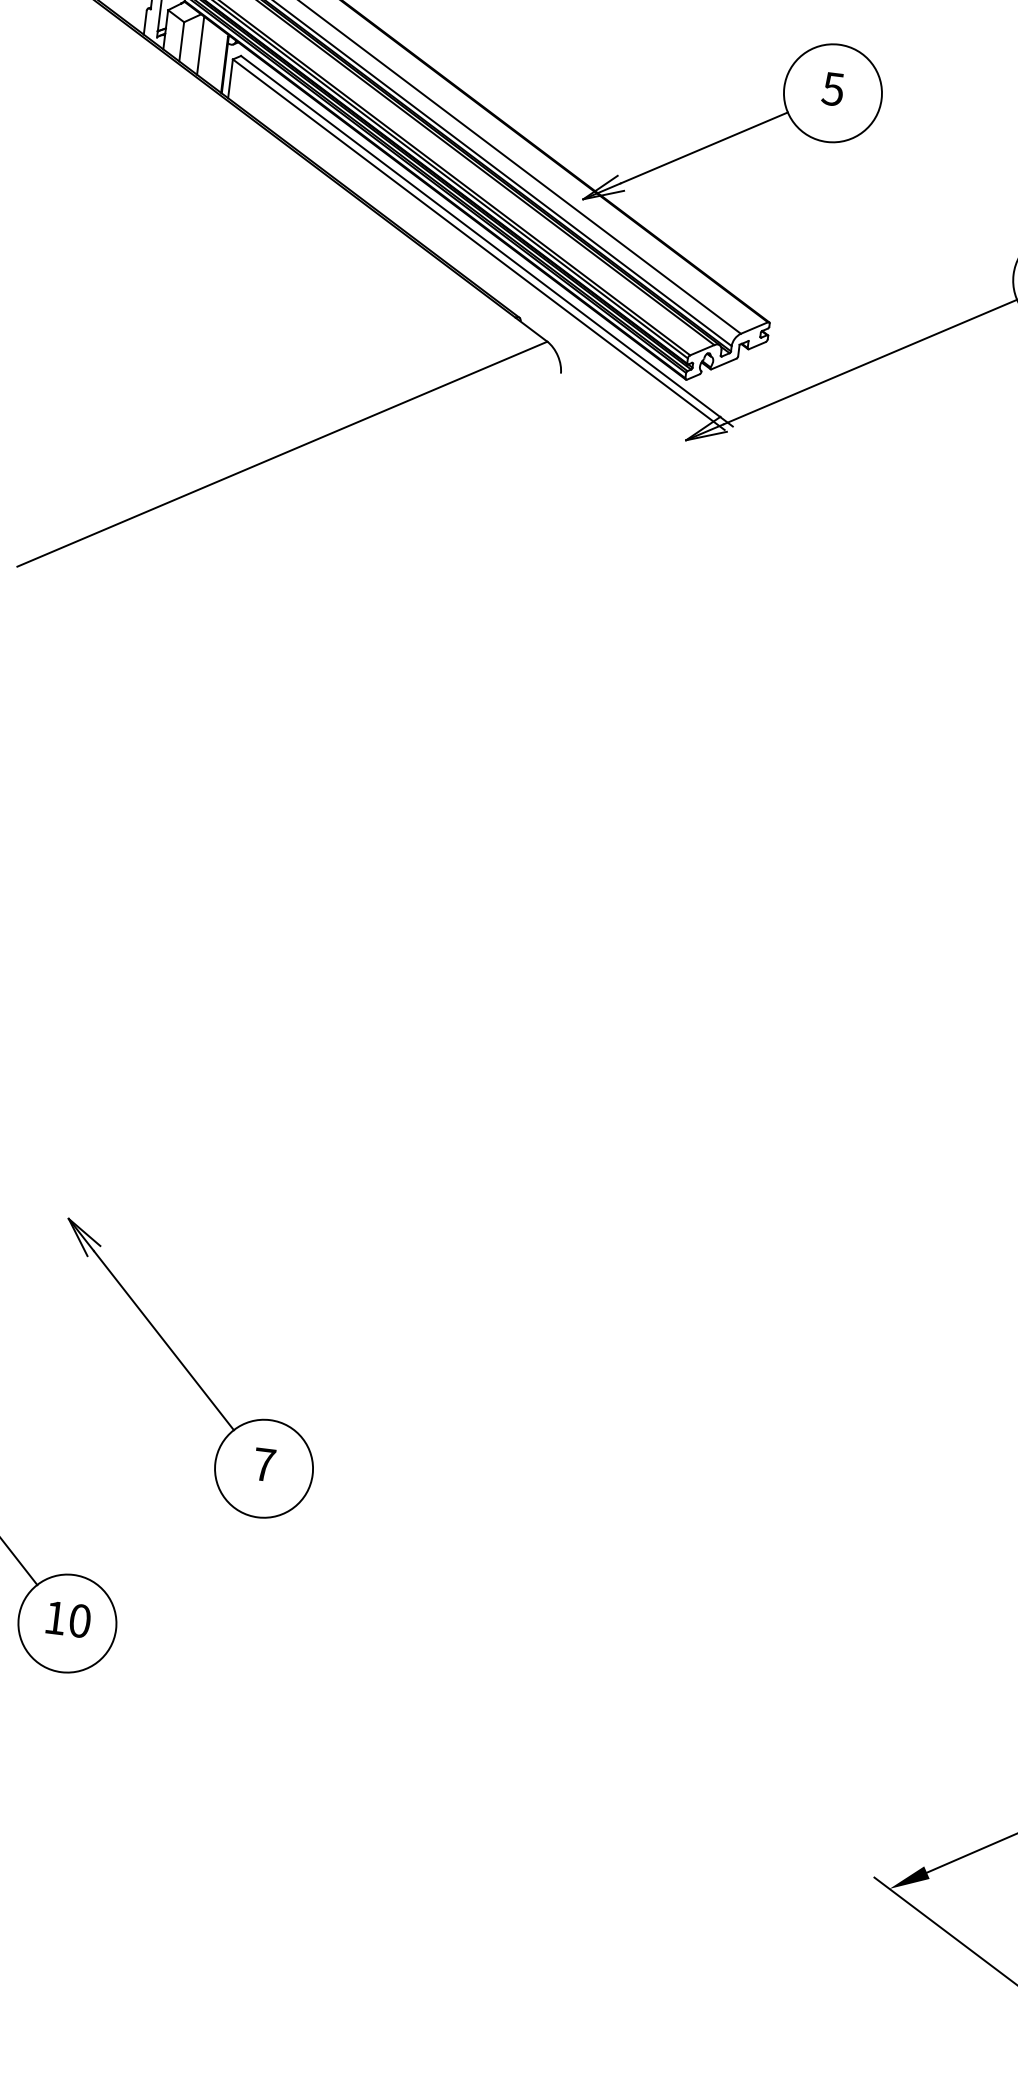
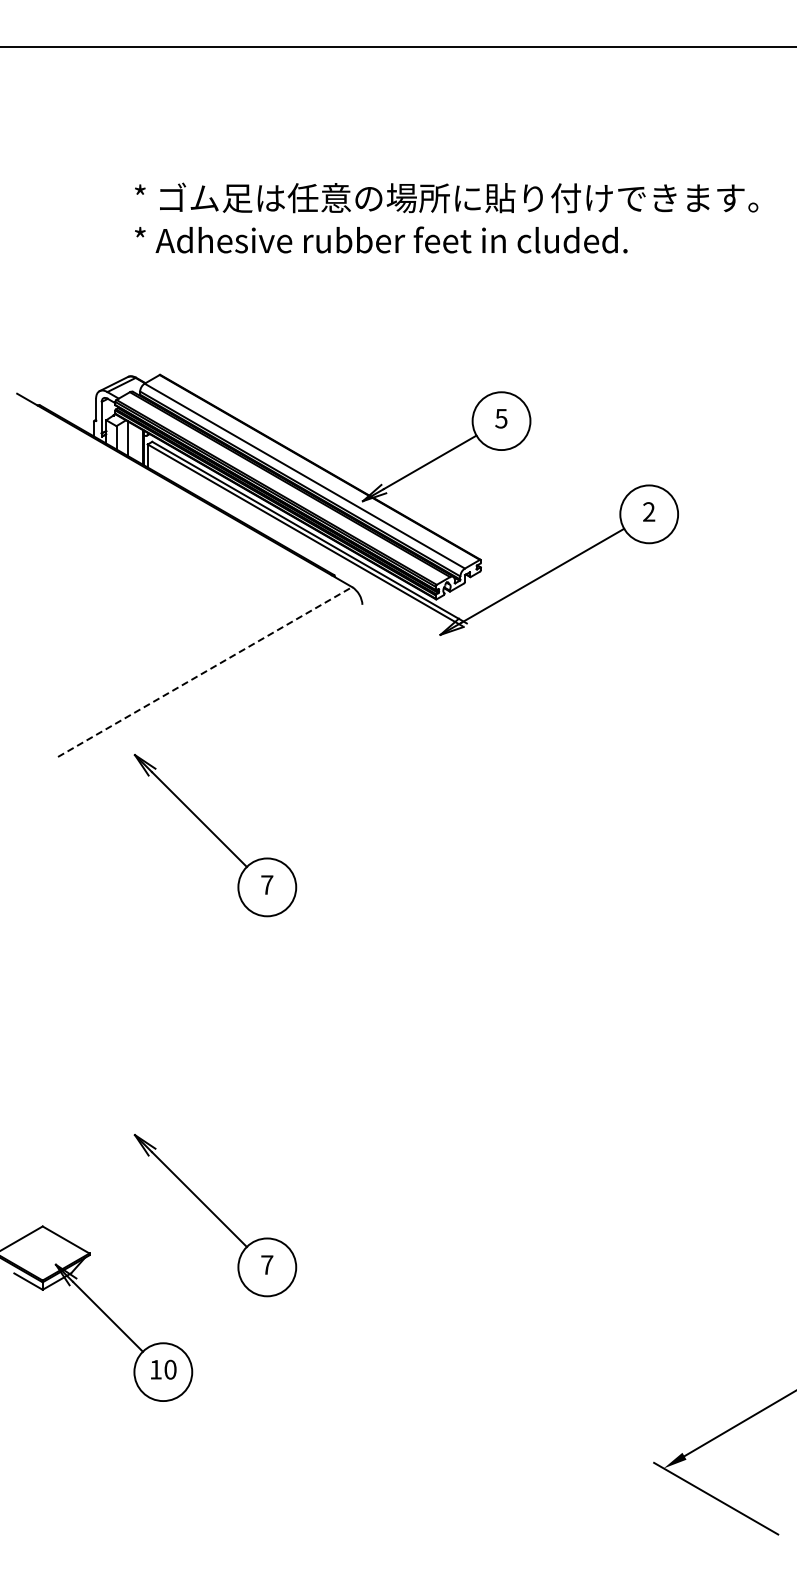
line: (282, 455) -> (205, 672), solid -> dashed
part: (266, 731) -> (215, 835), added

